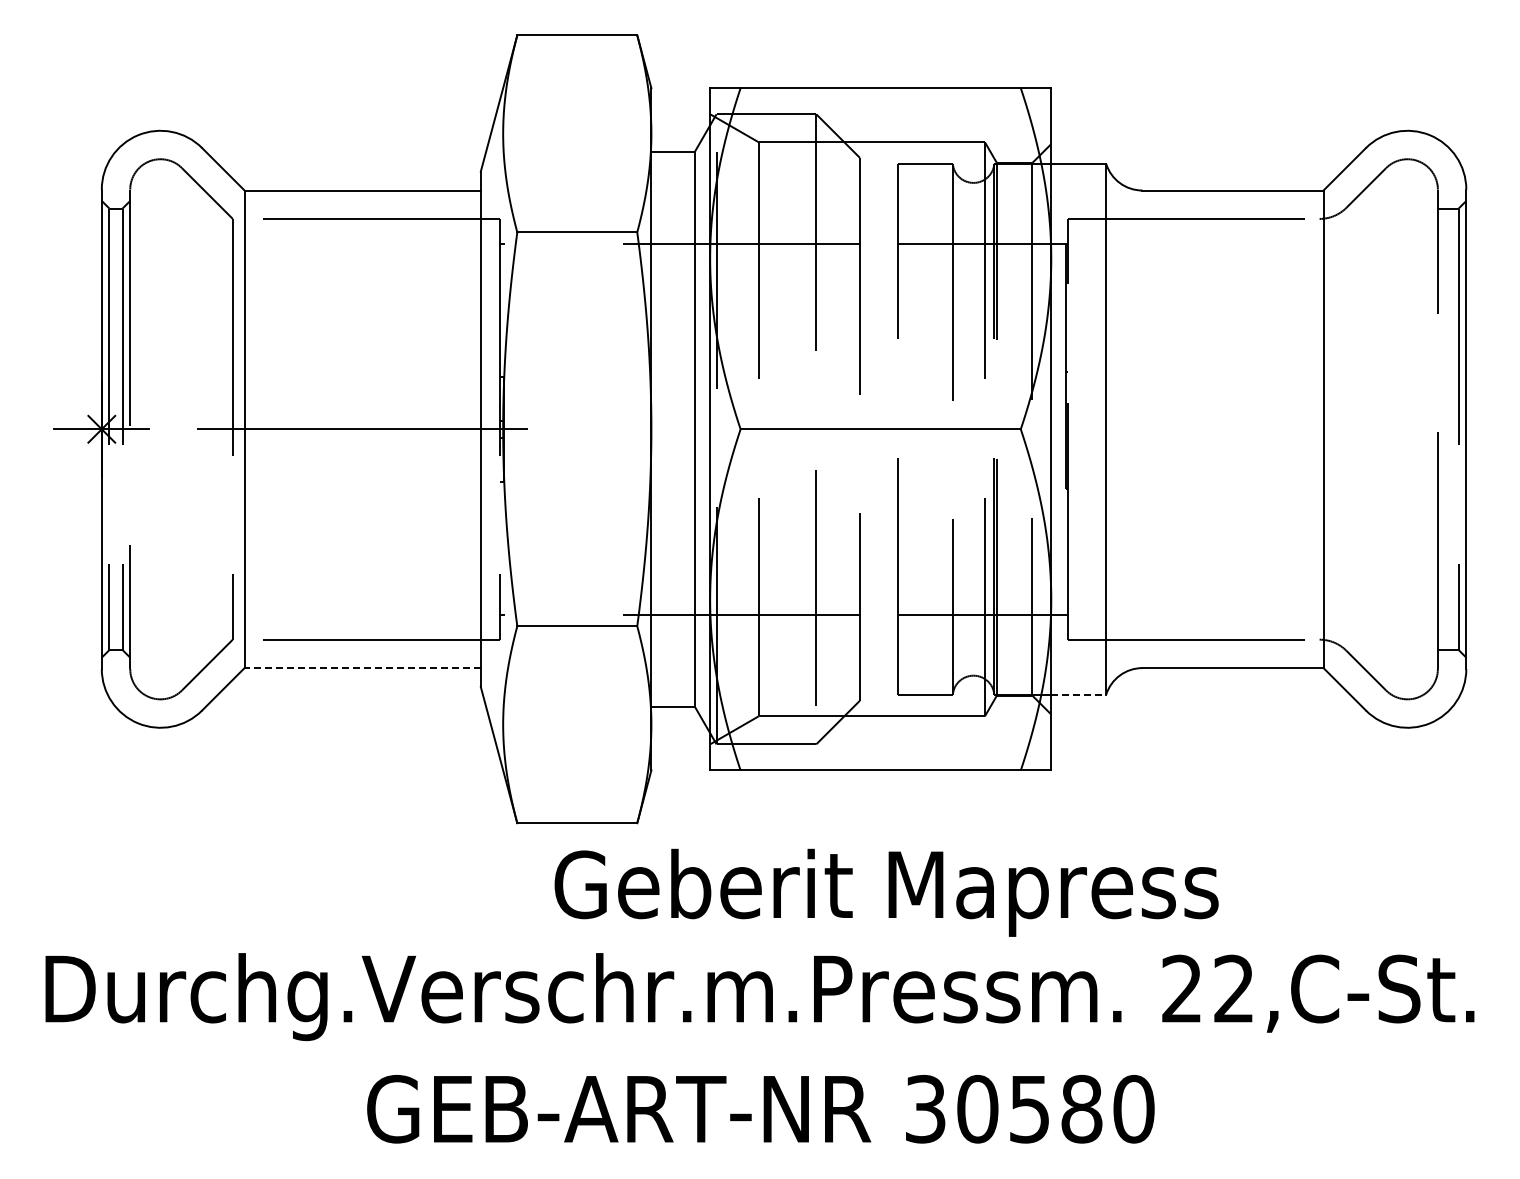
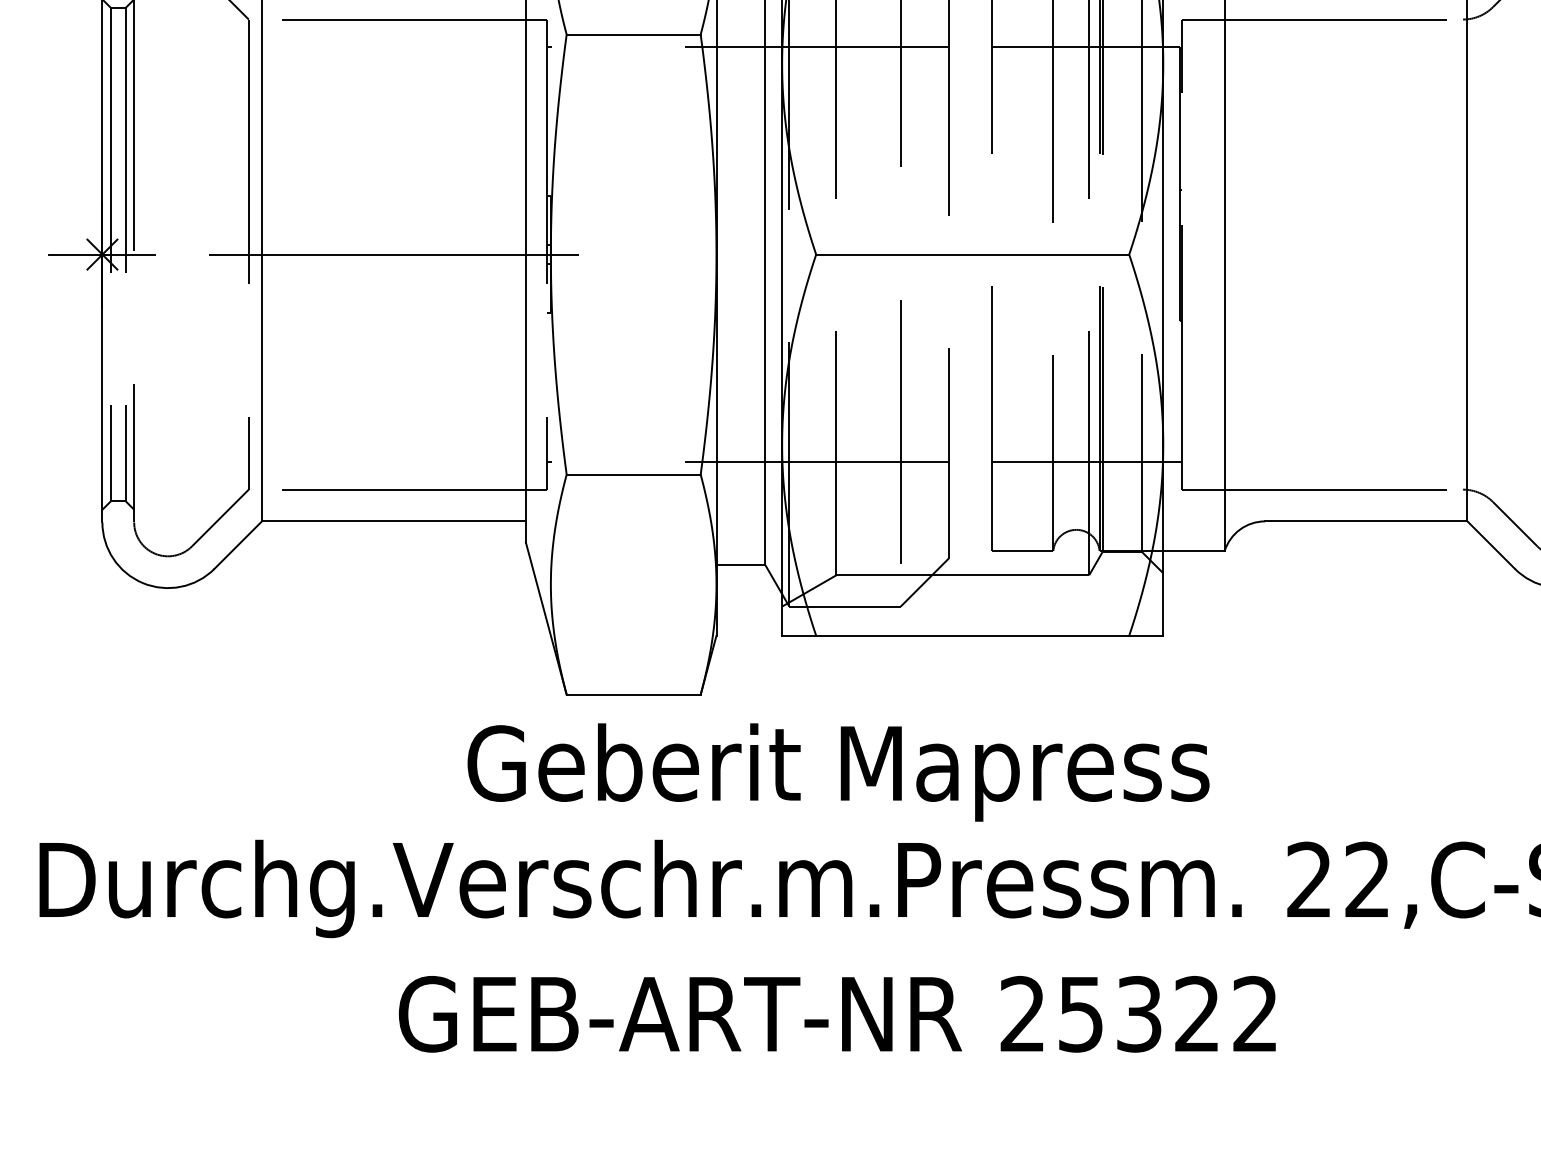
line: (362, 668) -> (393, 521), dashed -> solid
line: (1079, 694) -> (1194, 550), dashed -> solid
text: (886, 892) -> (838, 772), moved
text: (1029, 1108) -> (1138, 1013), 30580 -> 25322

